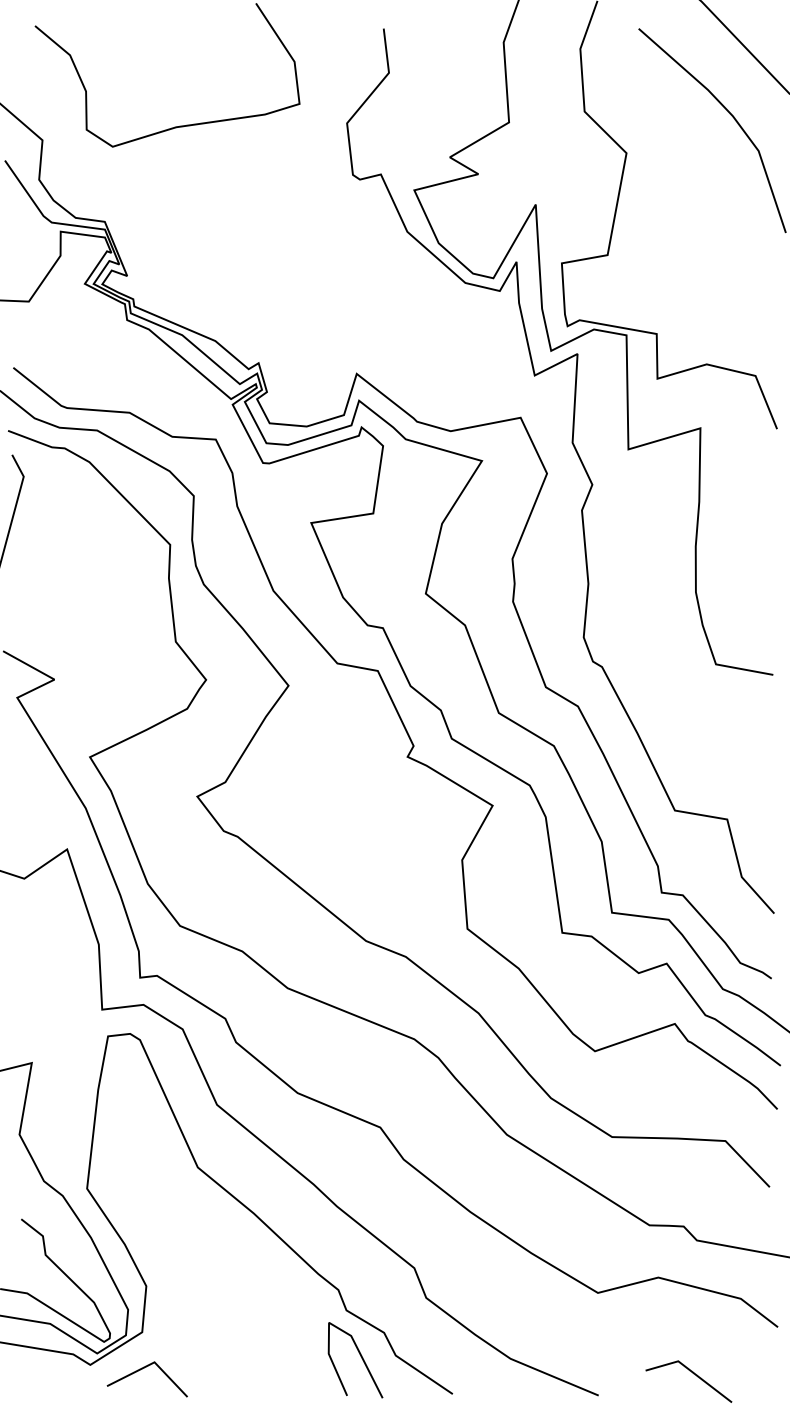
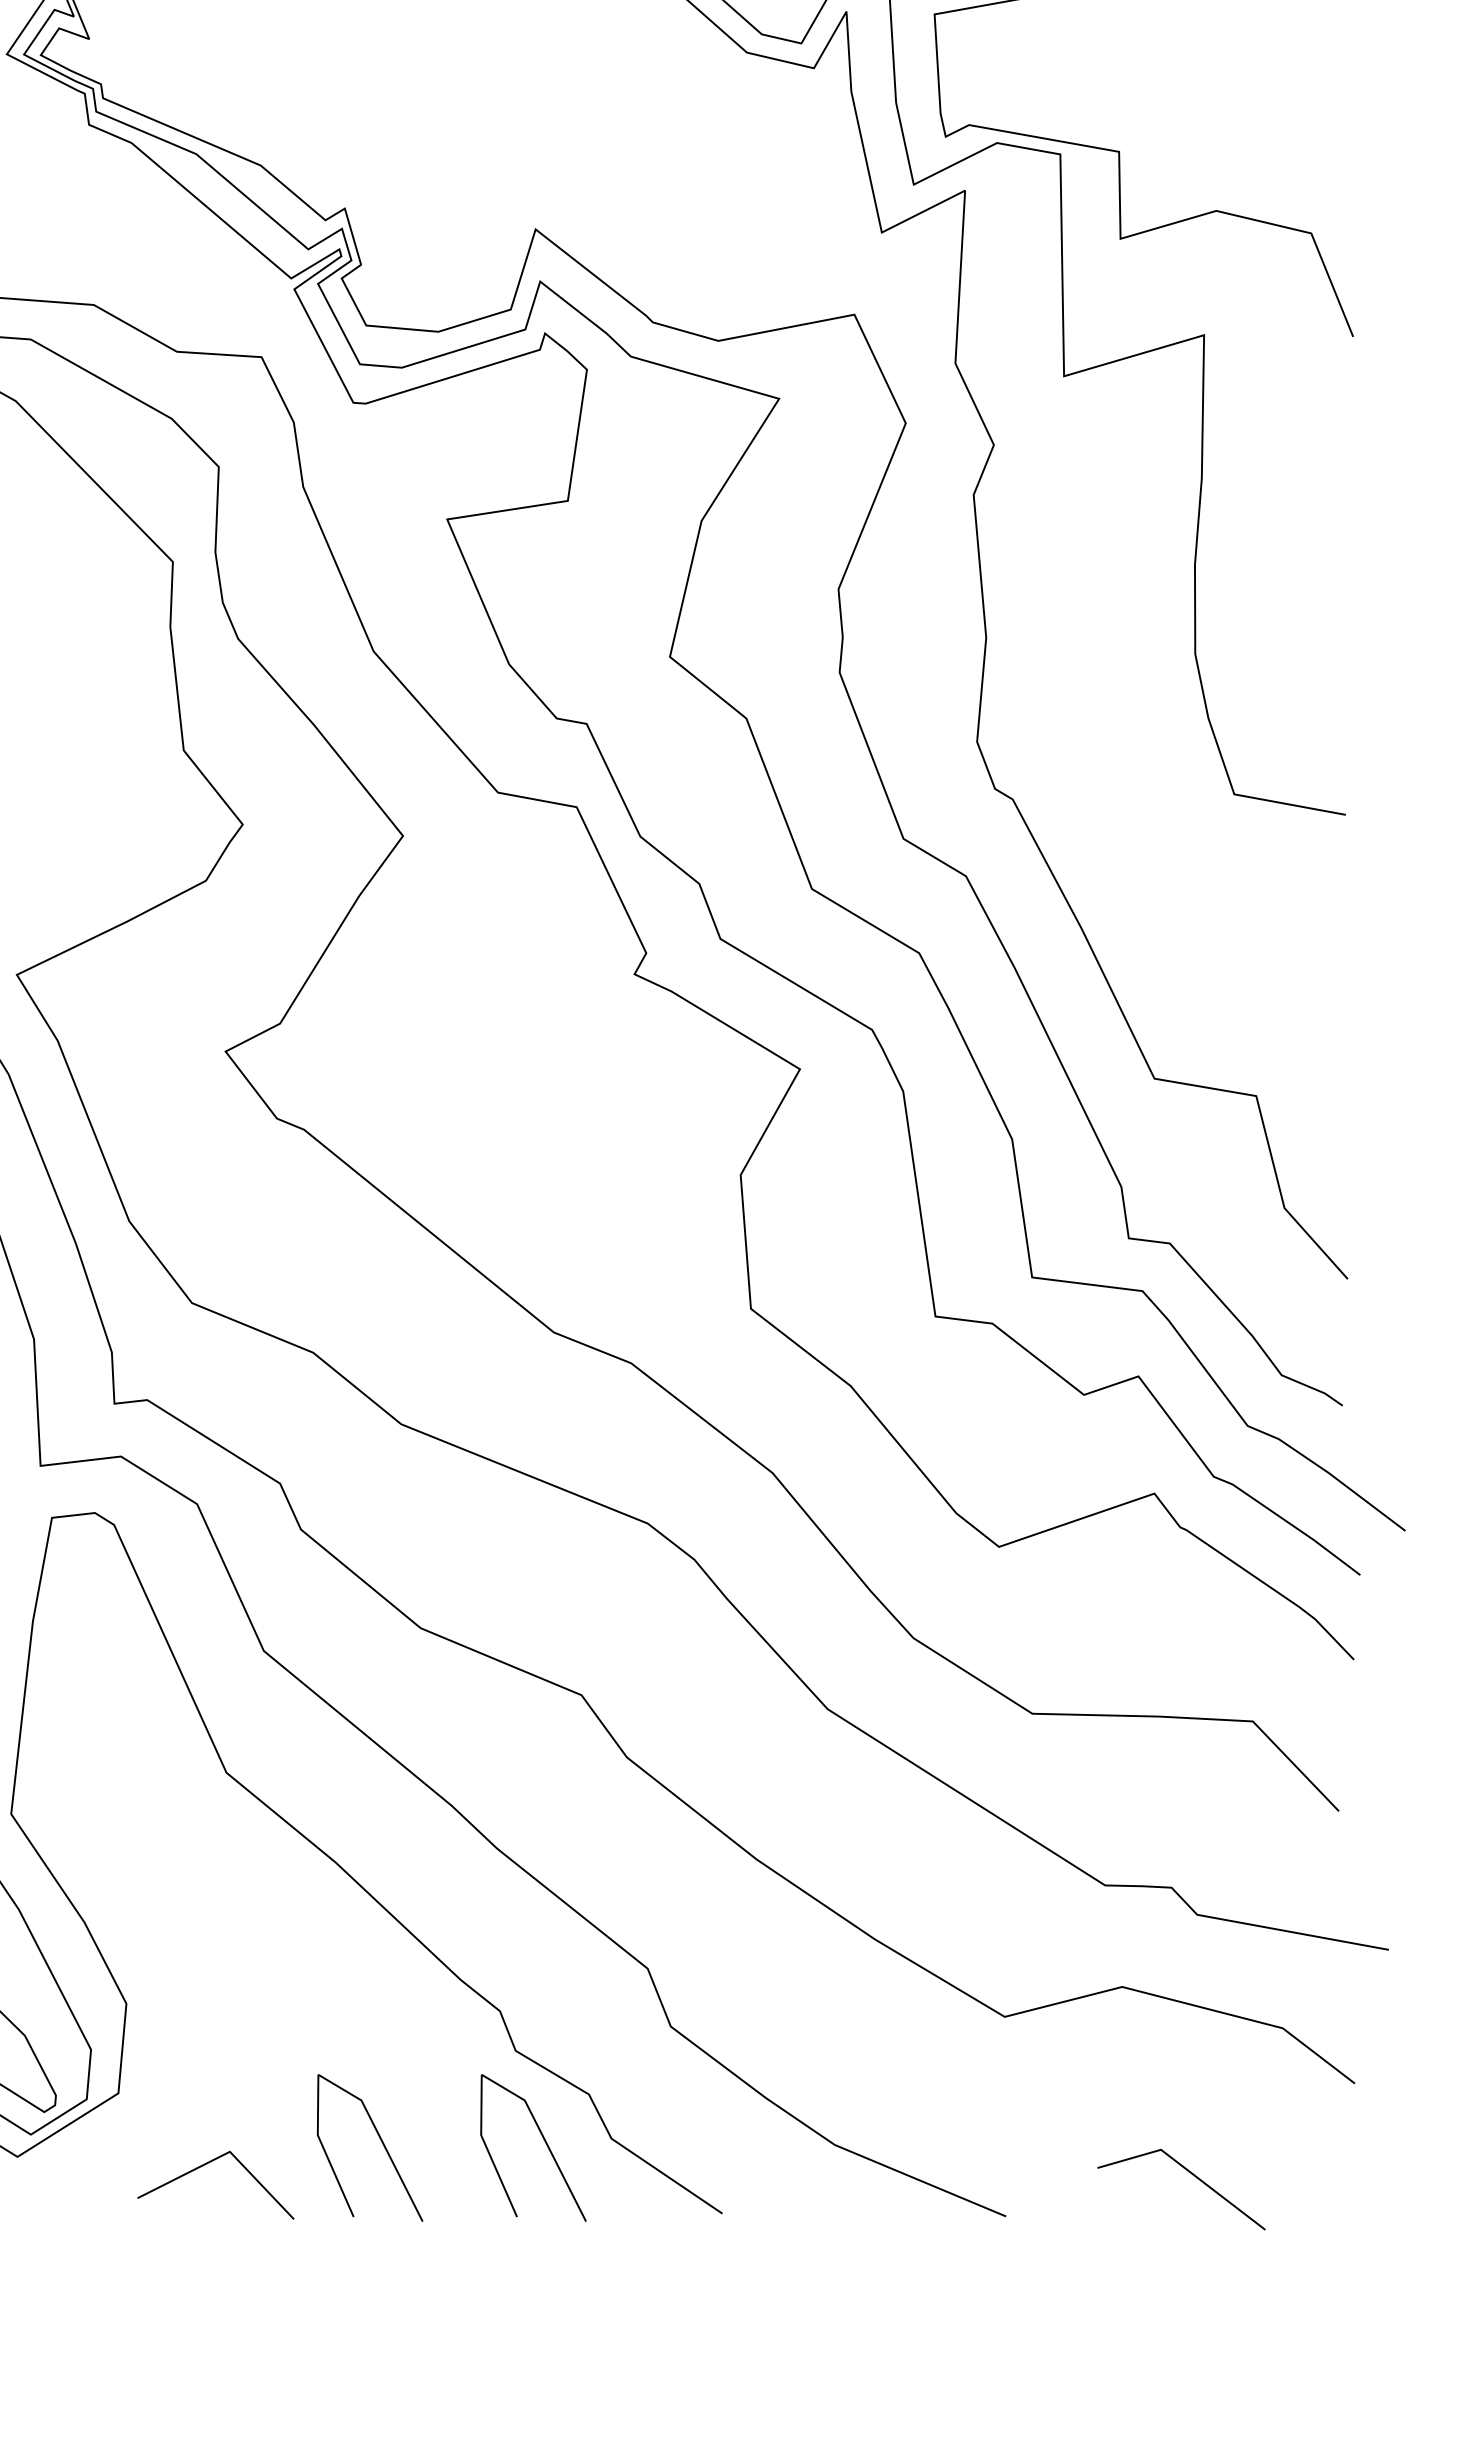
line: (277, 1358) -> (381, 2144), added
line: (142, 1369) -> (206, 2165), moved

